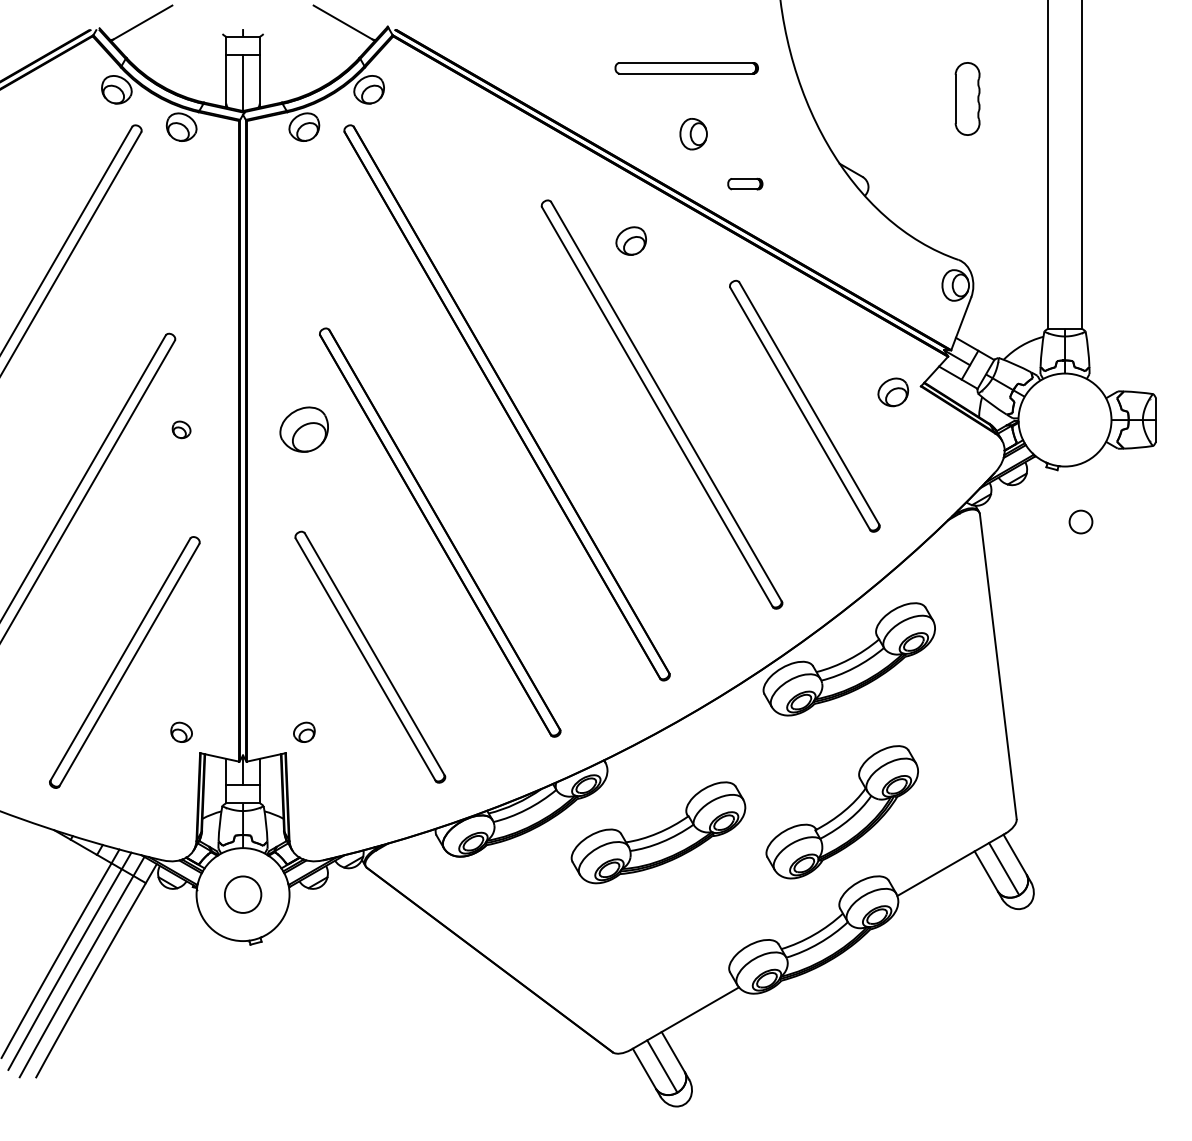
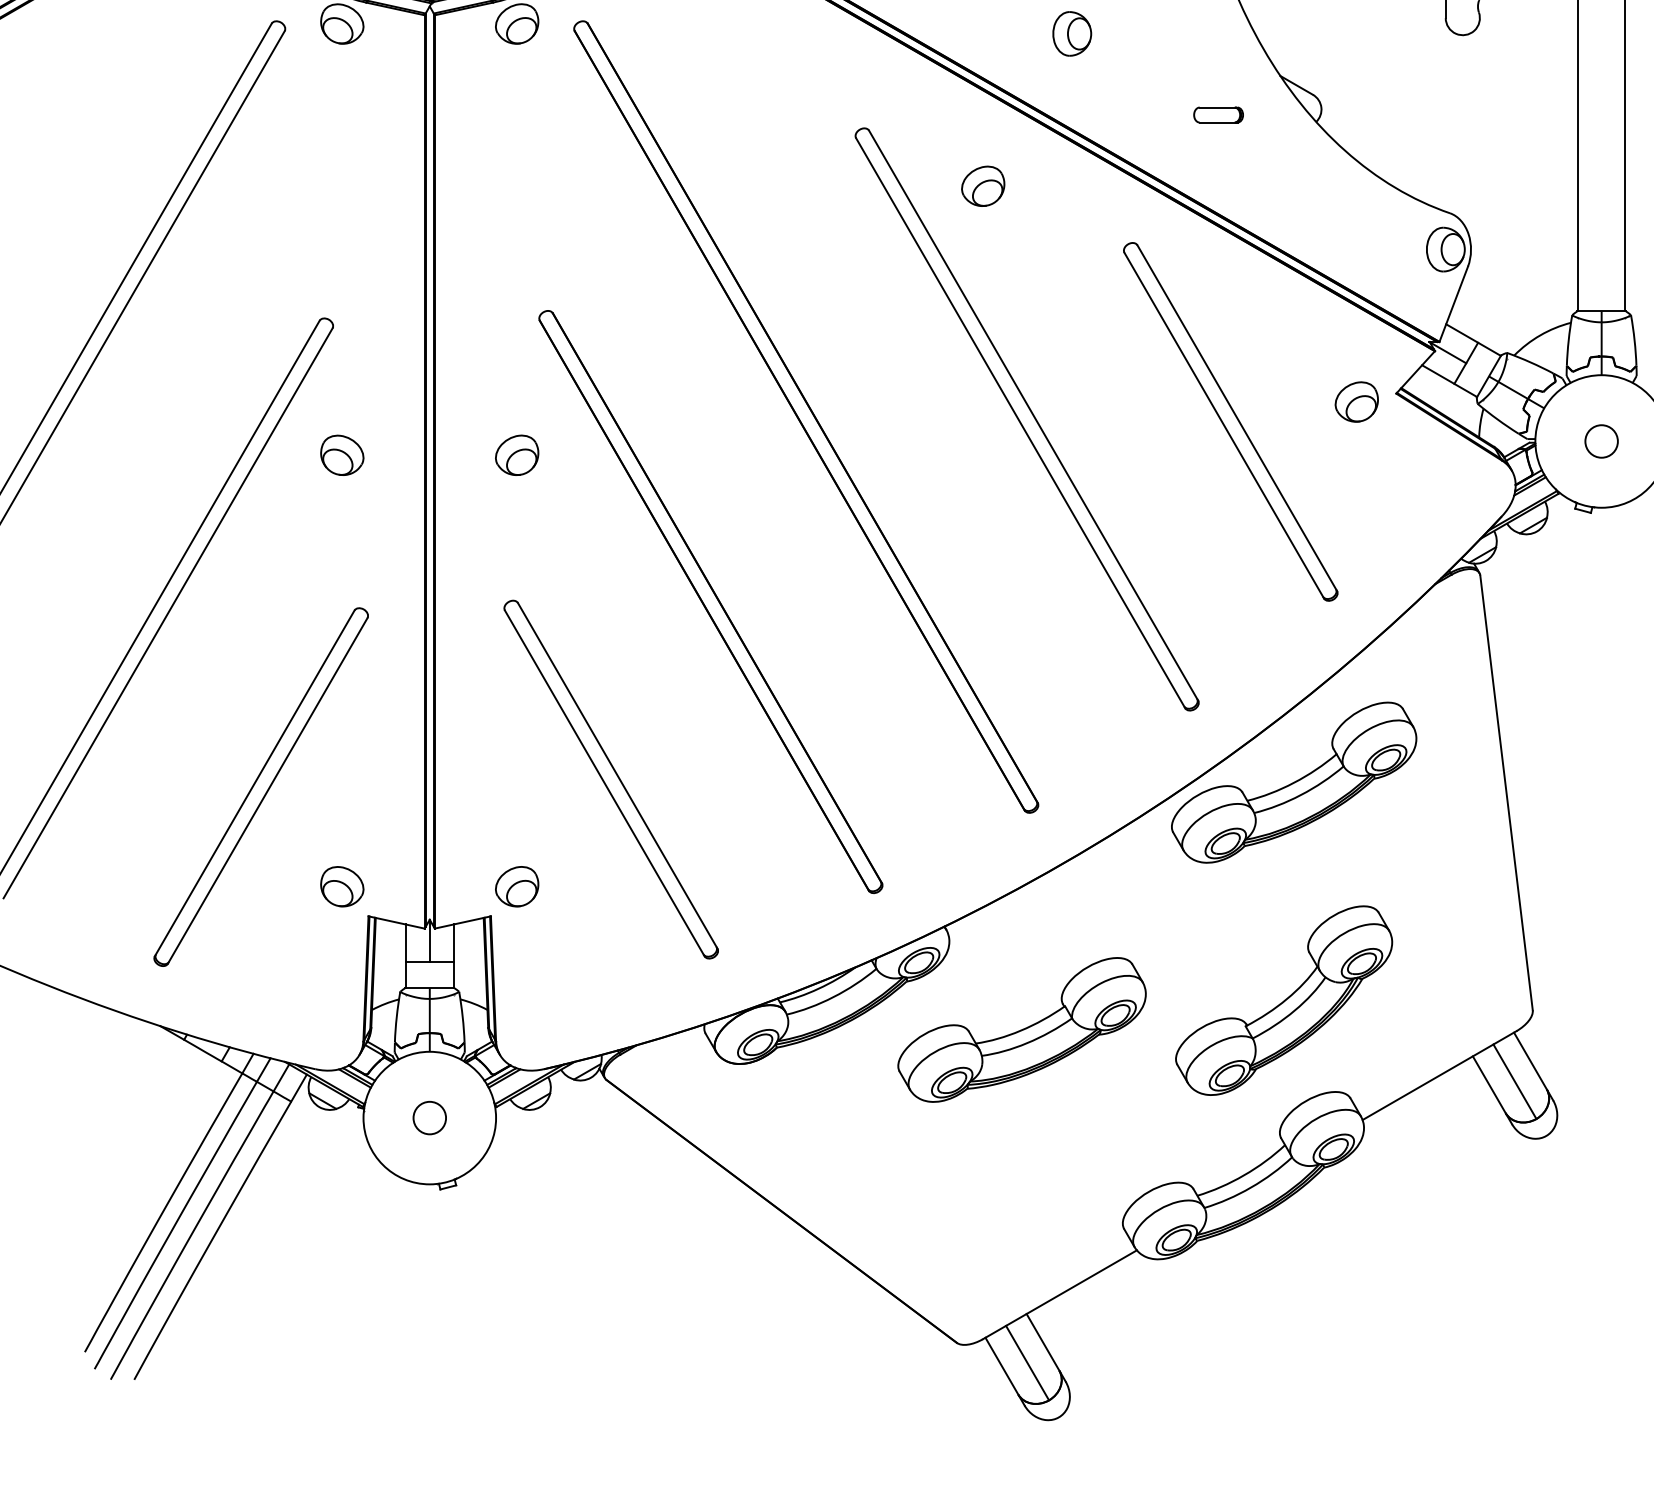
part: (745, 183) -> (1218, 114), moved
part: (181, 429) -> (342, 454), size x1.67
part: (304, 429) -> (517, 454), size x0.62
circle: (1080, 521) -> (1600, 440), moved
part: (181, 732) -> (342, 886), size x1.43
part: (304, 732) -> (517, 886), size x1.43
circle: (242, 894) -> (429, 1117), size x0.62

